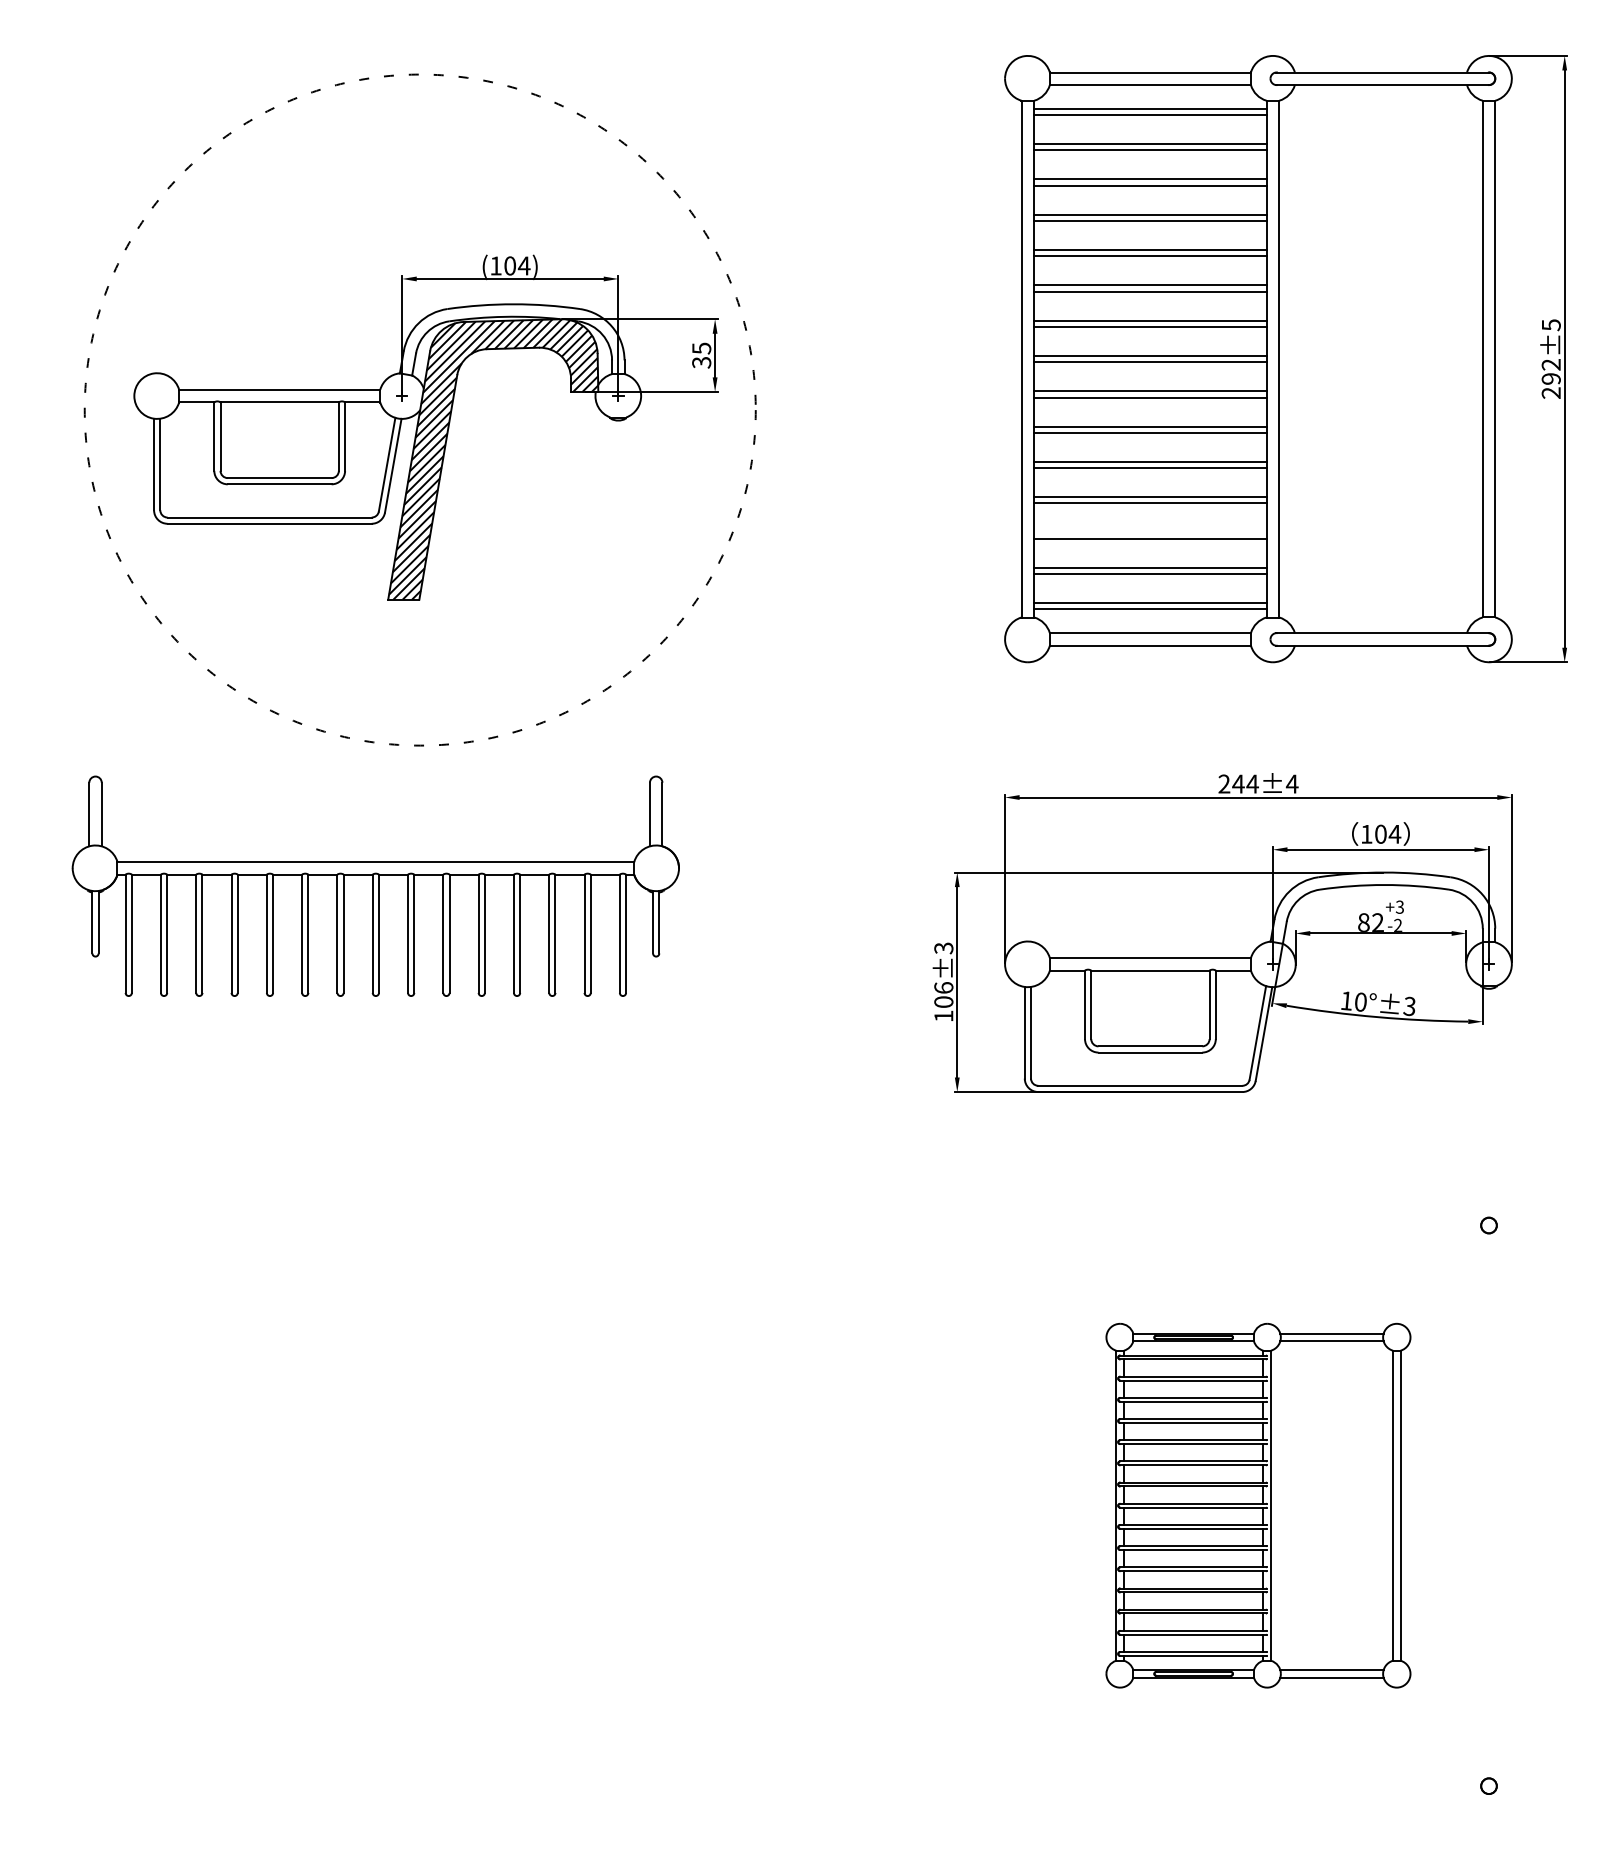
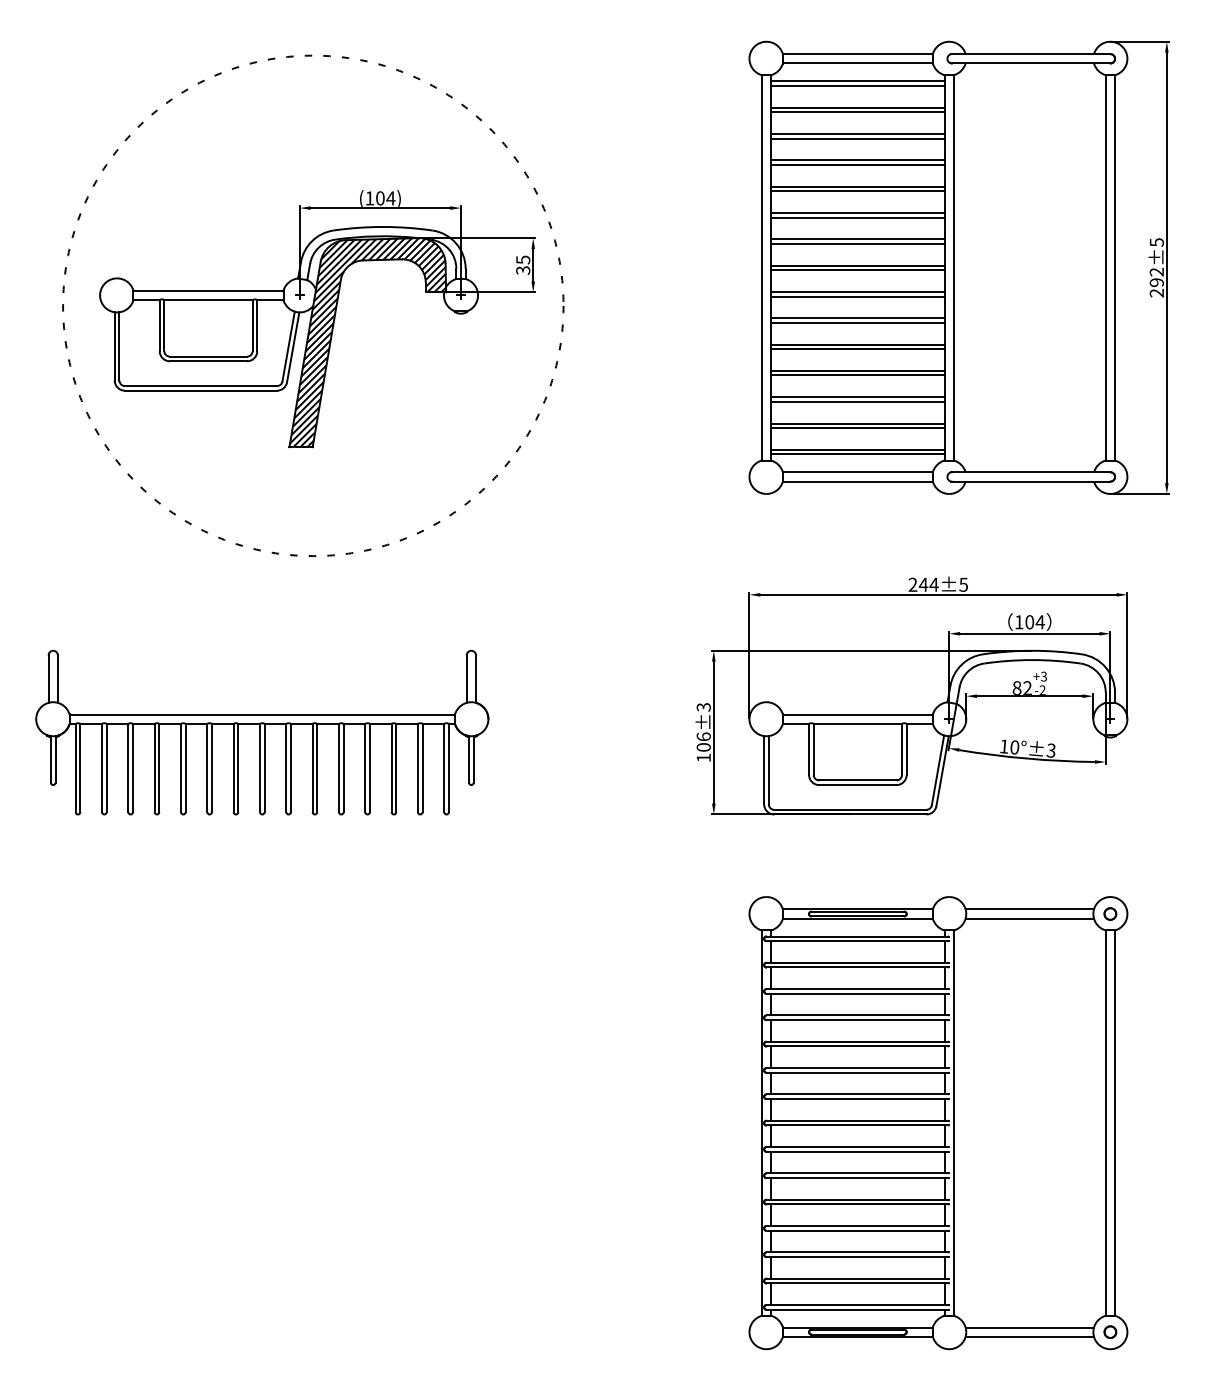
line: (1150, 532) -> (857, 397), added
text: (1291, 783) -> (963, 584), 244±4 -> 244±5
part: (375, 885) -> (262, 732), moved
part: (1258, 1505) -> (938, 1122), size x1.67

